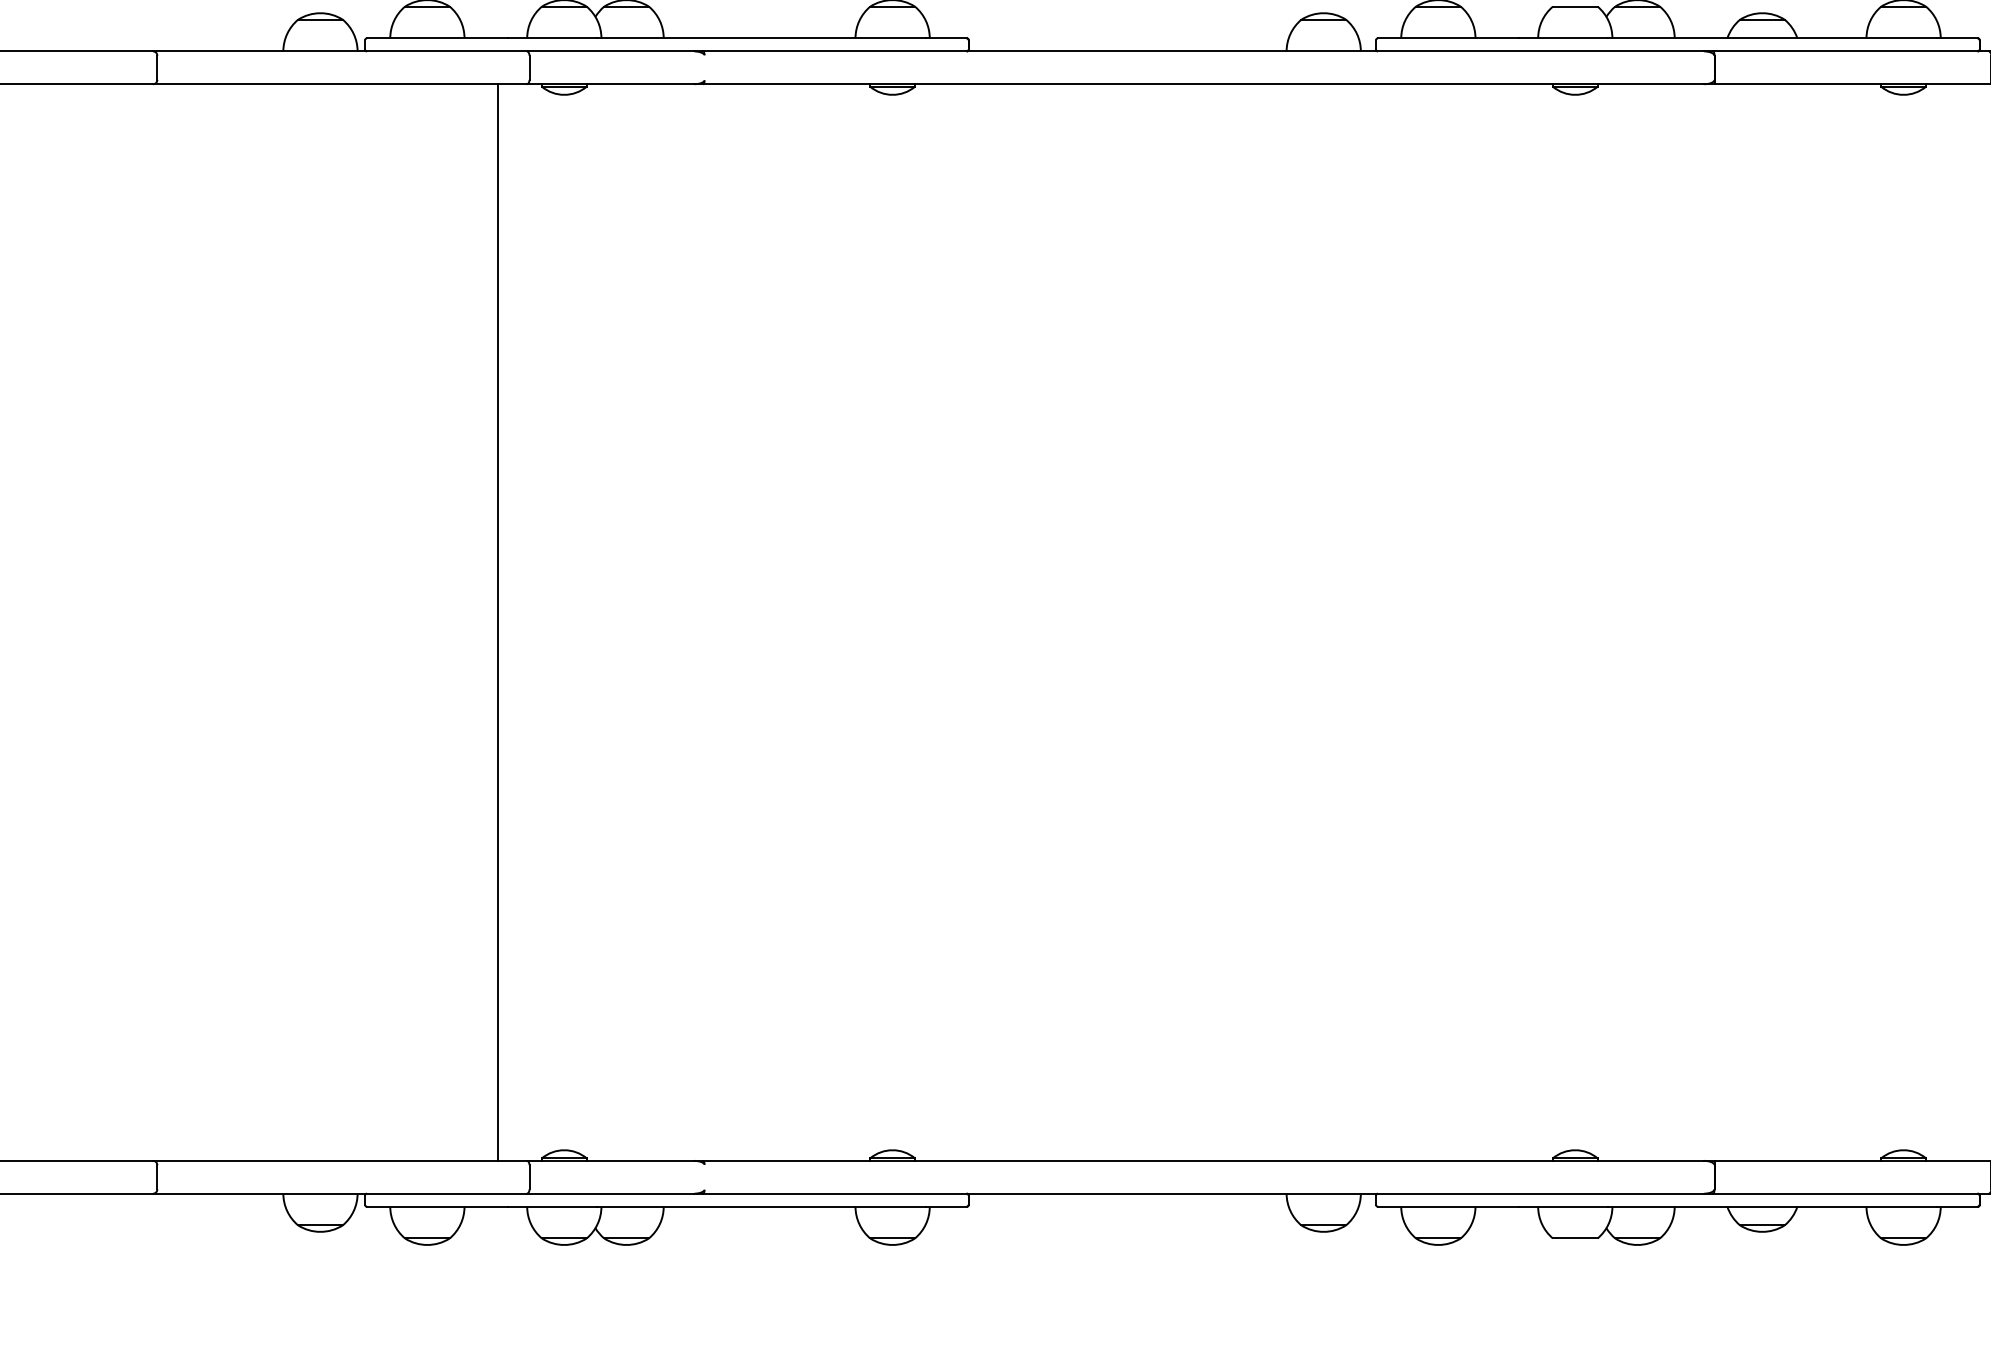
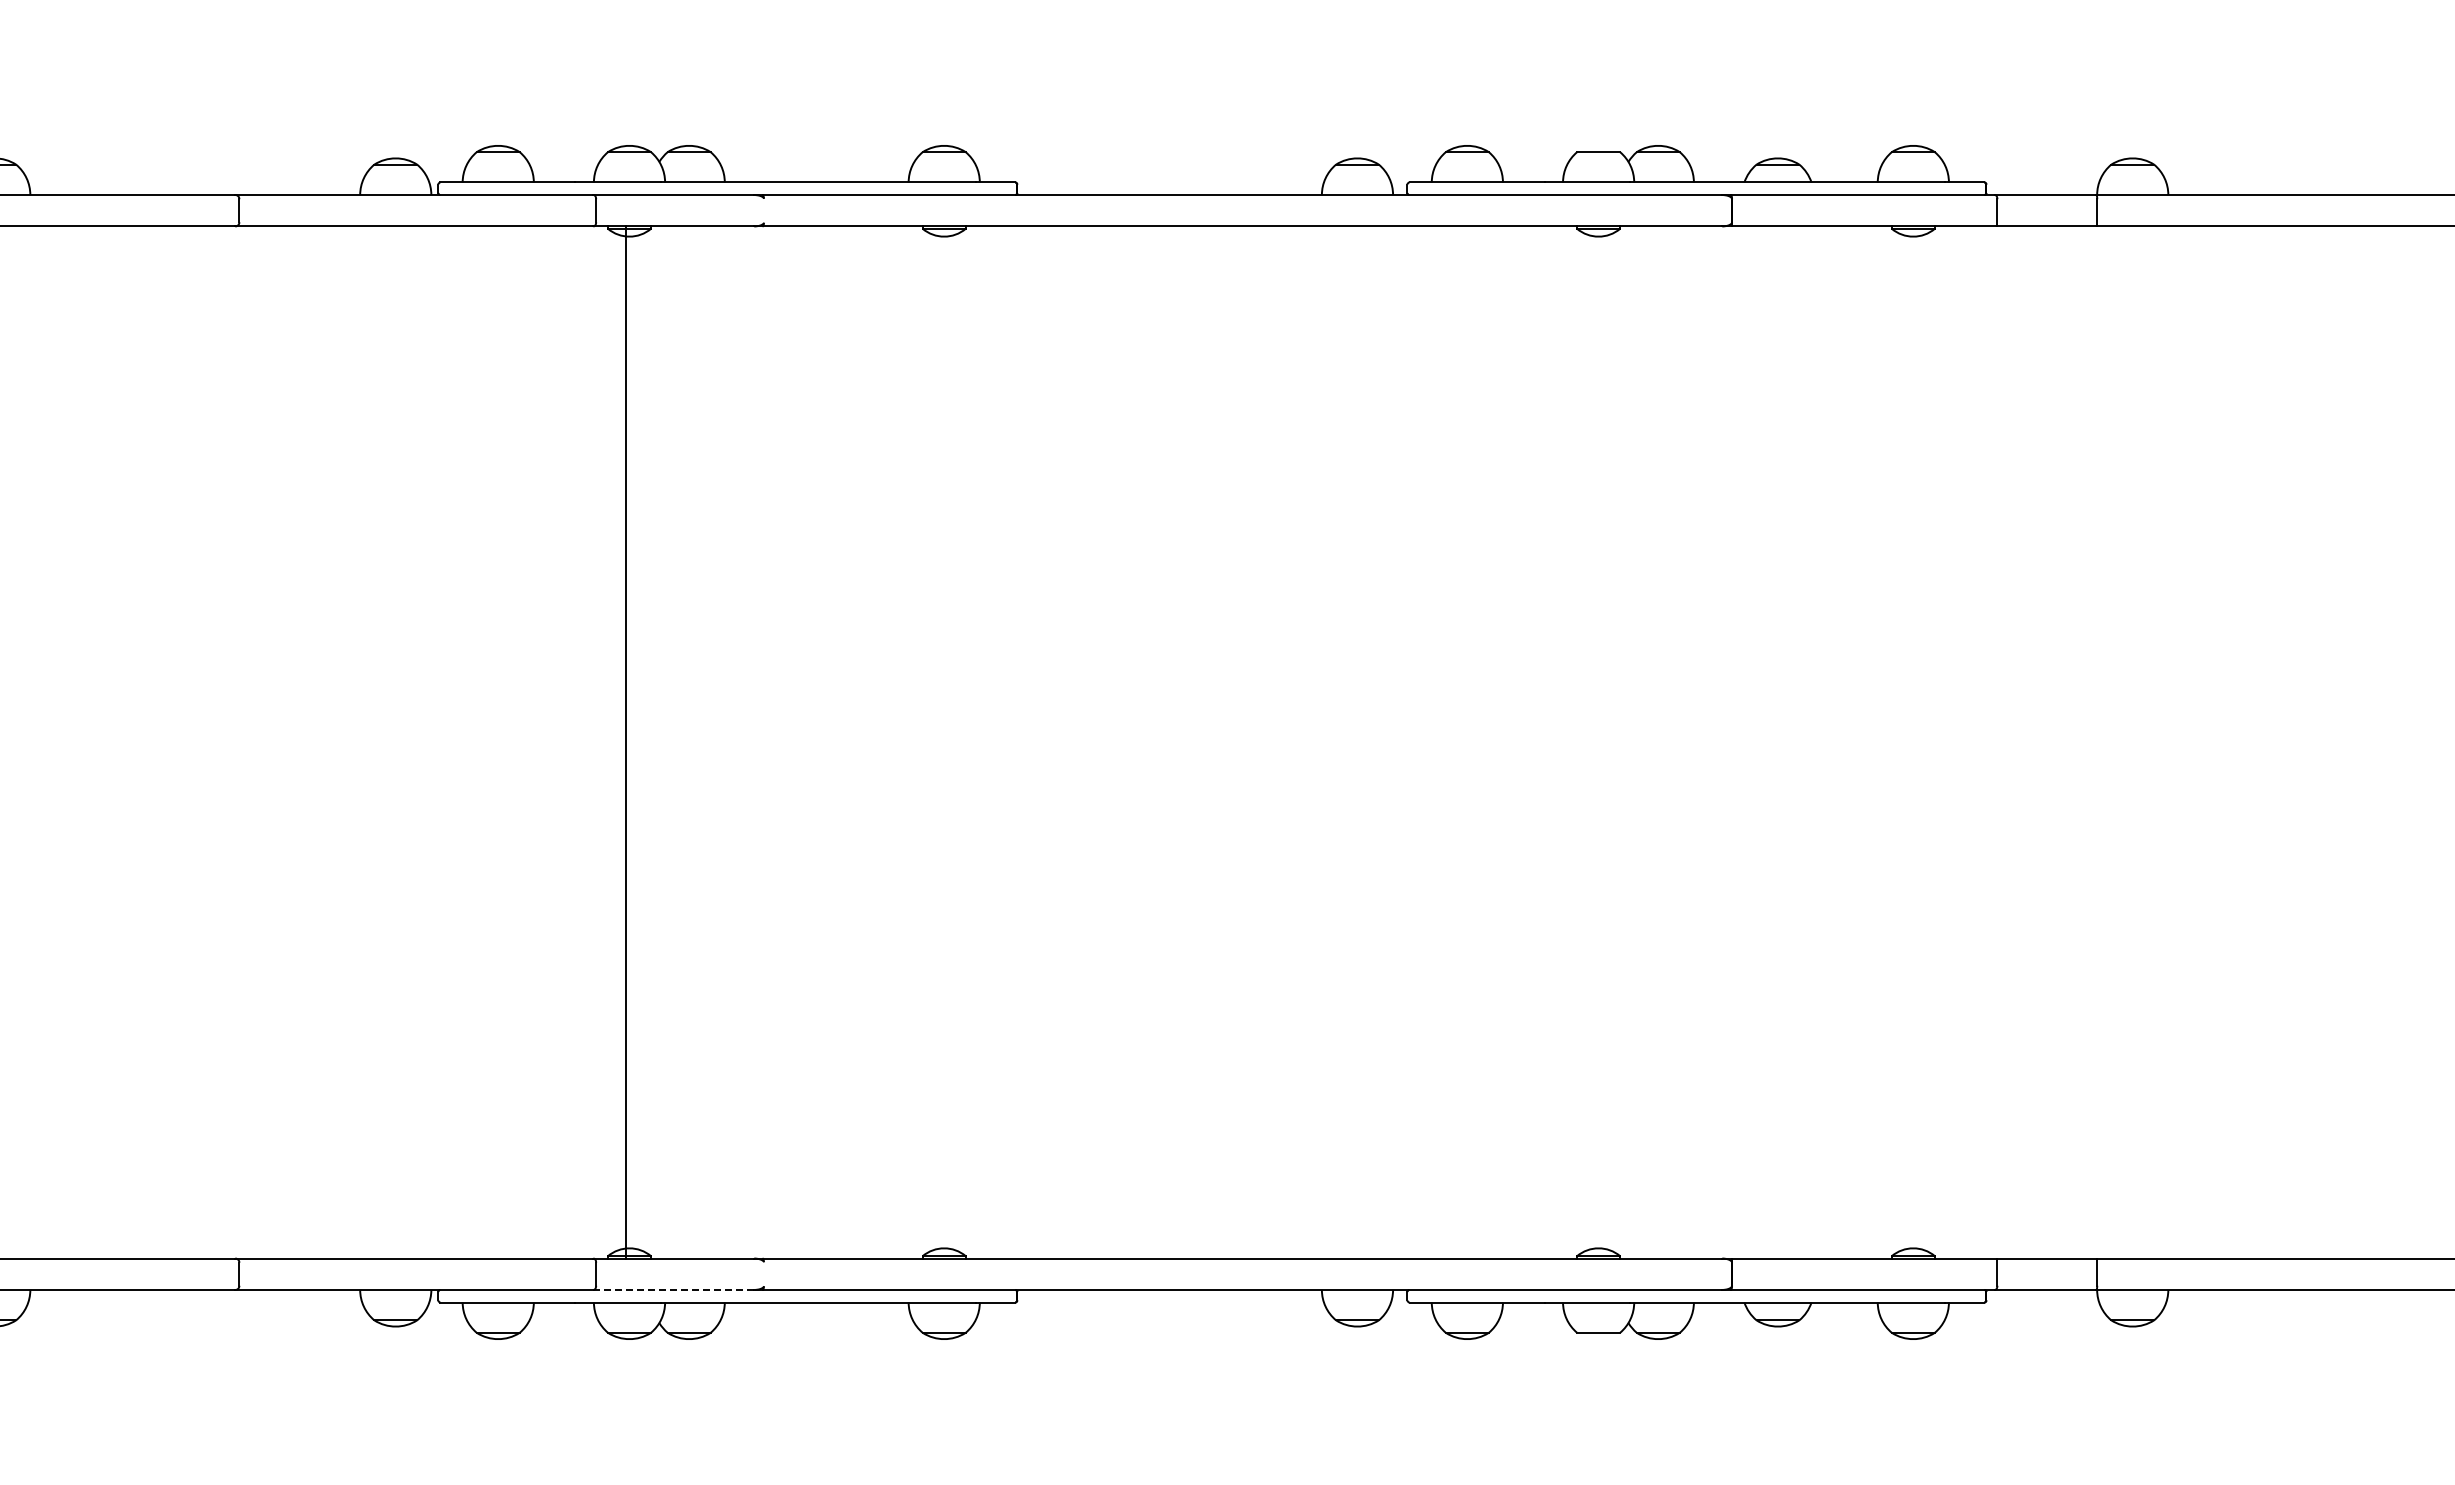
line: (497, 622) -> (625, 742), moved
line: (610, 1193) -> (673, 1289), solid -> dashed

